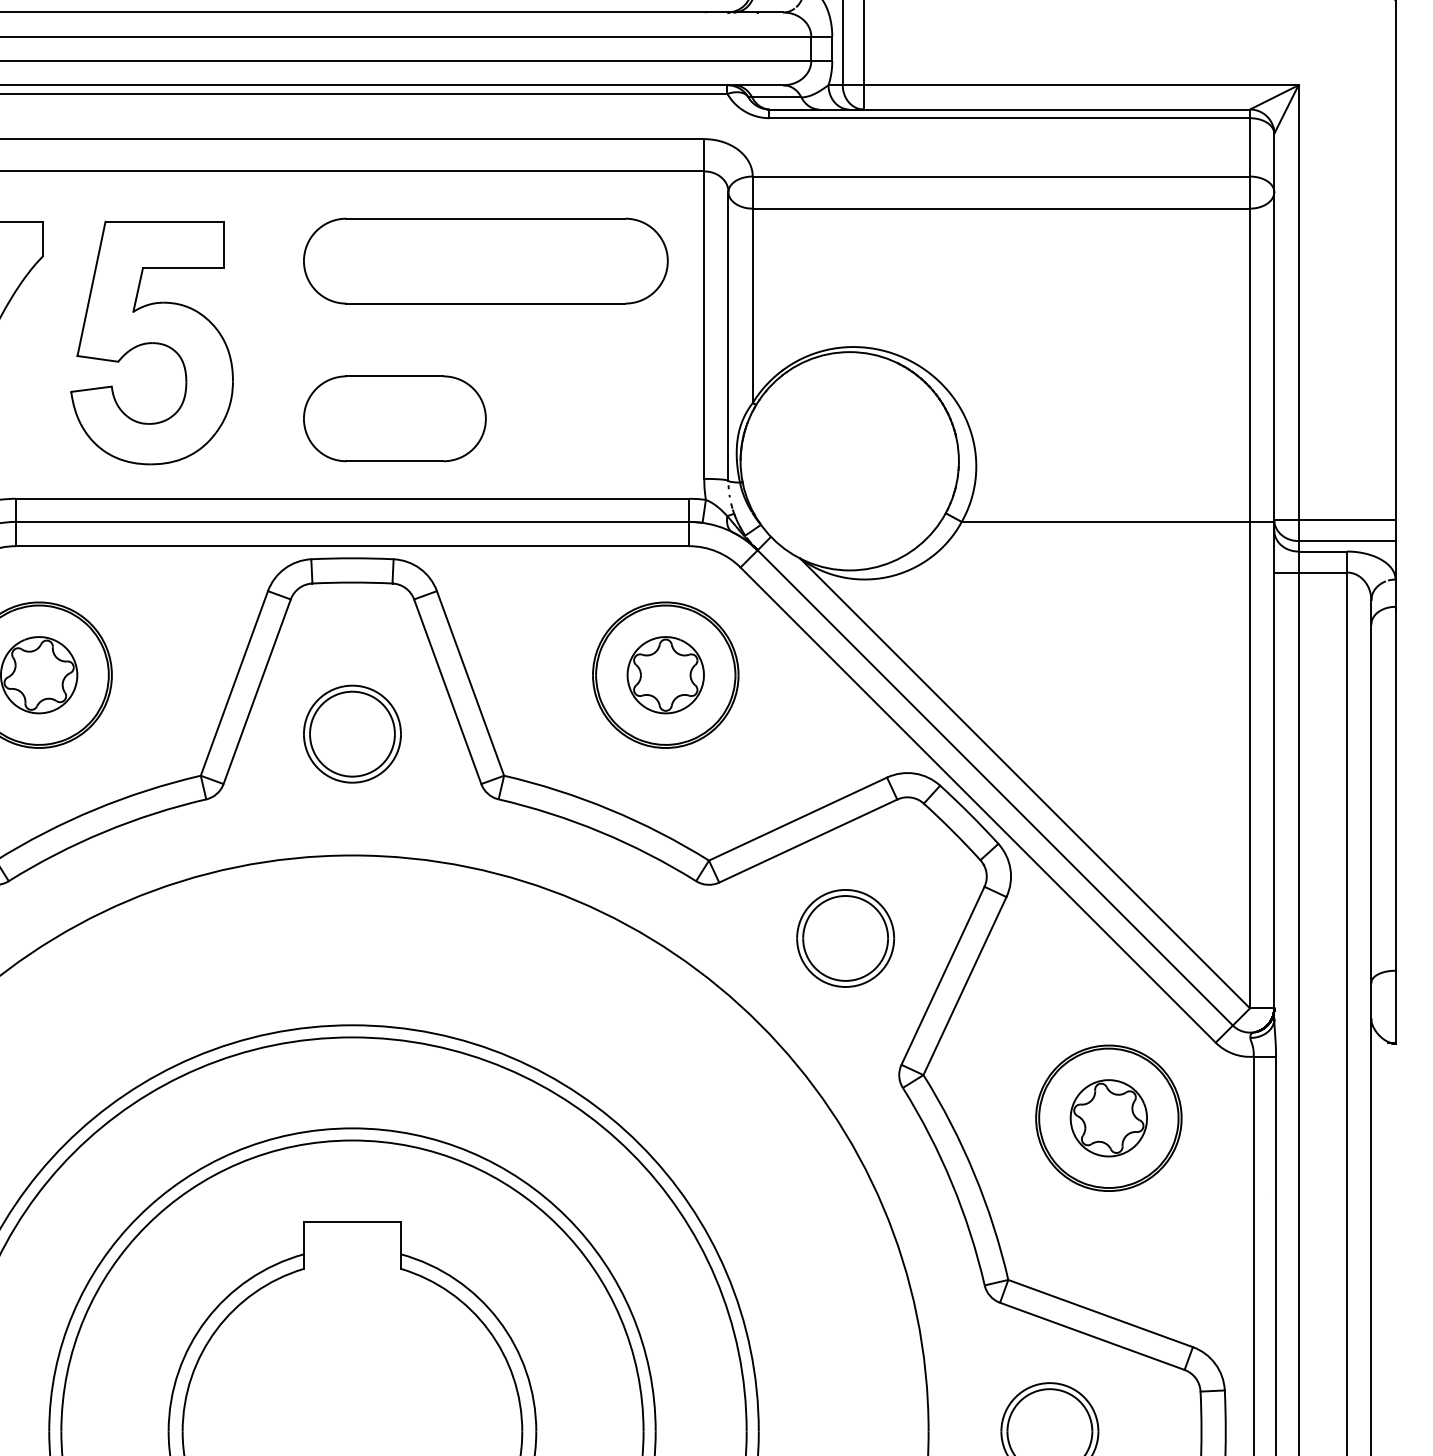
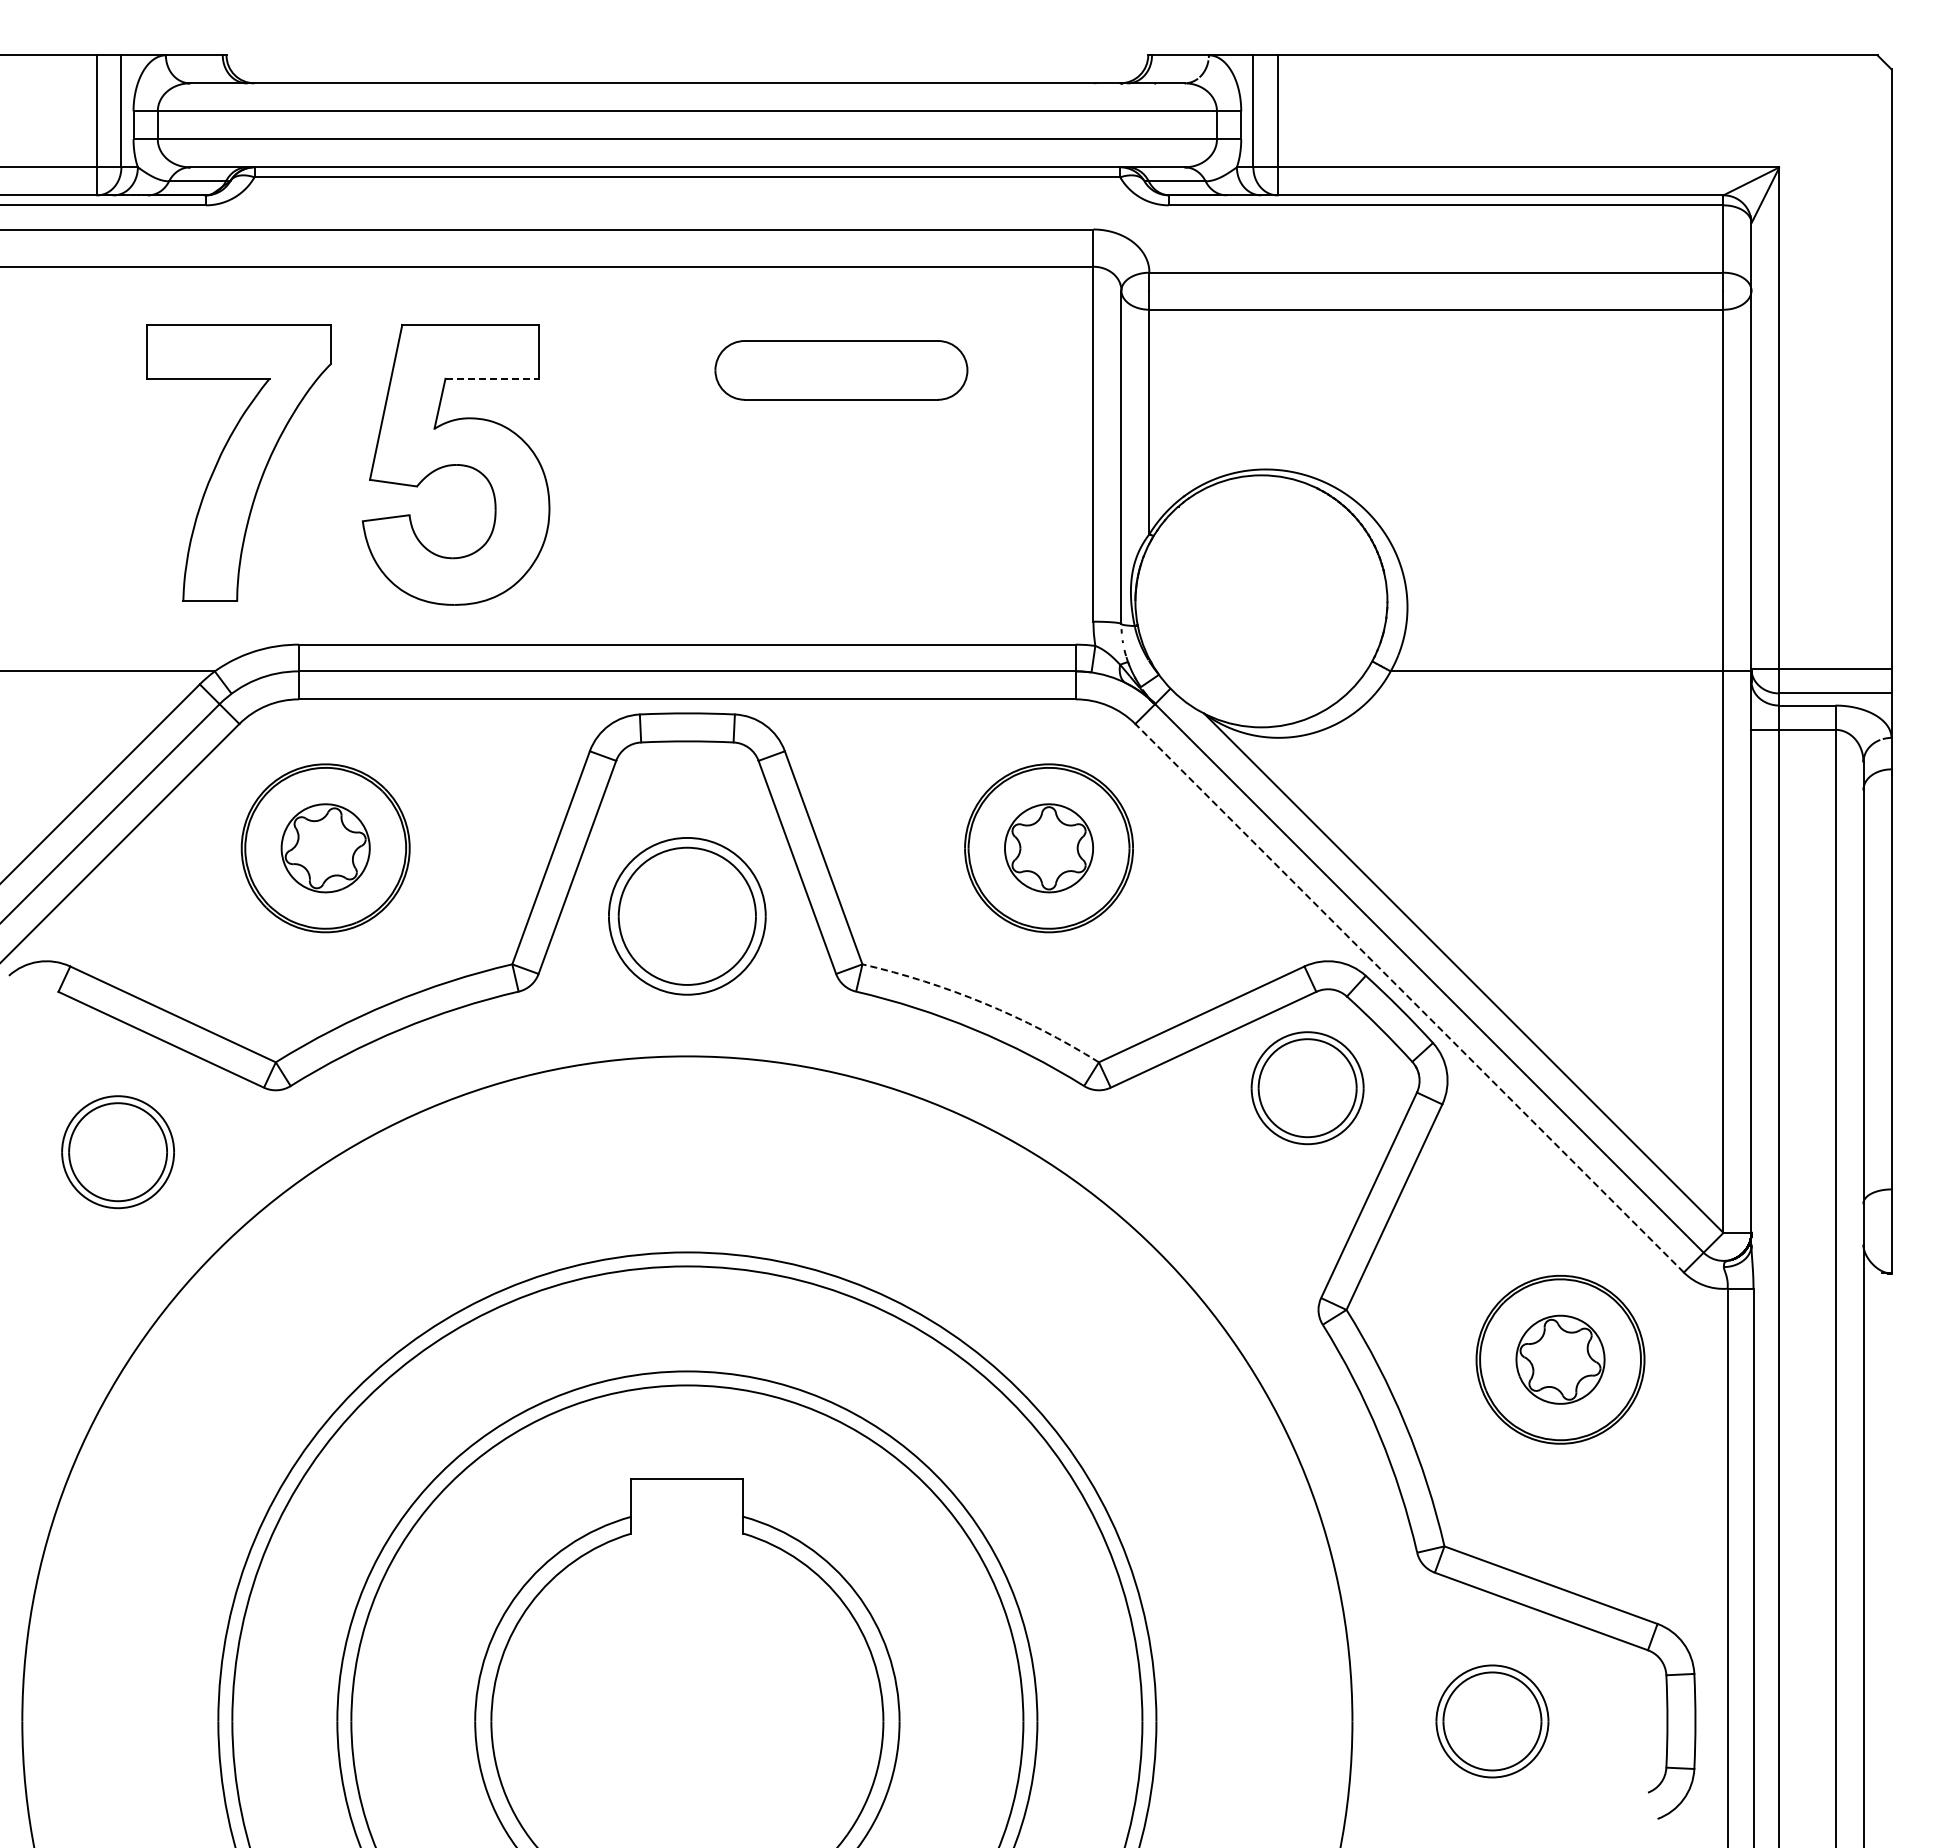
part: (485, 261) -> (841, 370), size x0.6
line: (183, 268) -> (492, 378), solid -> dashed
part: (395, 418) -> (736, 552), removed
part: (352, 734) -> (687, 916), size x1.4
line: (978, 805) -> (1409, 998), solid -> dashed
arc: (609, 809) -> (984, 1003), solid -> dashed
part: (845, 938) -> (1307, 1088), moved

